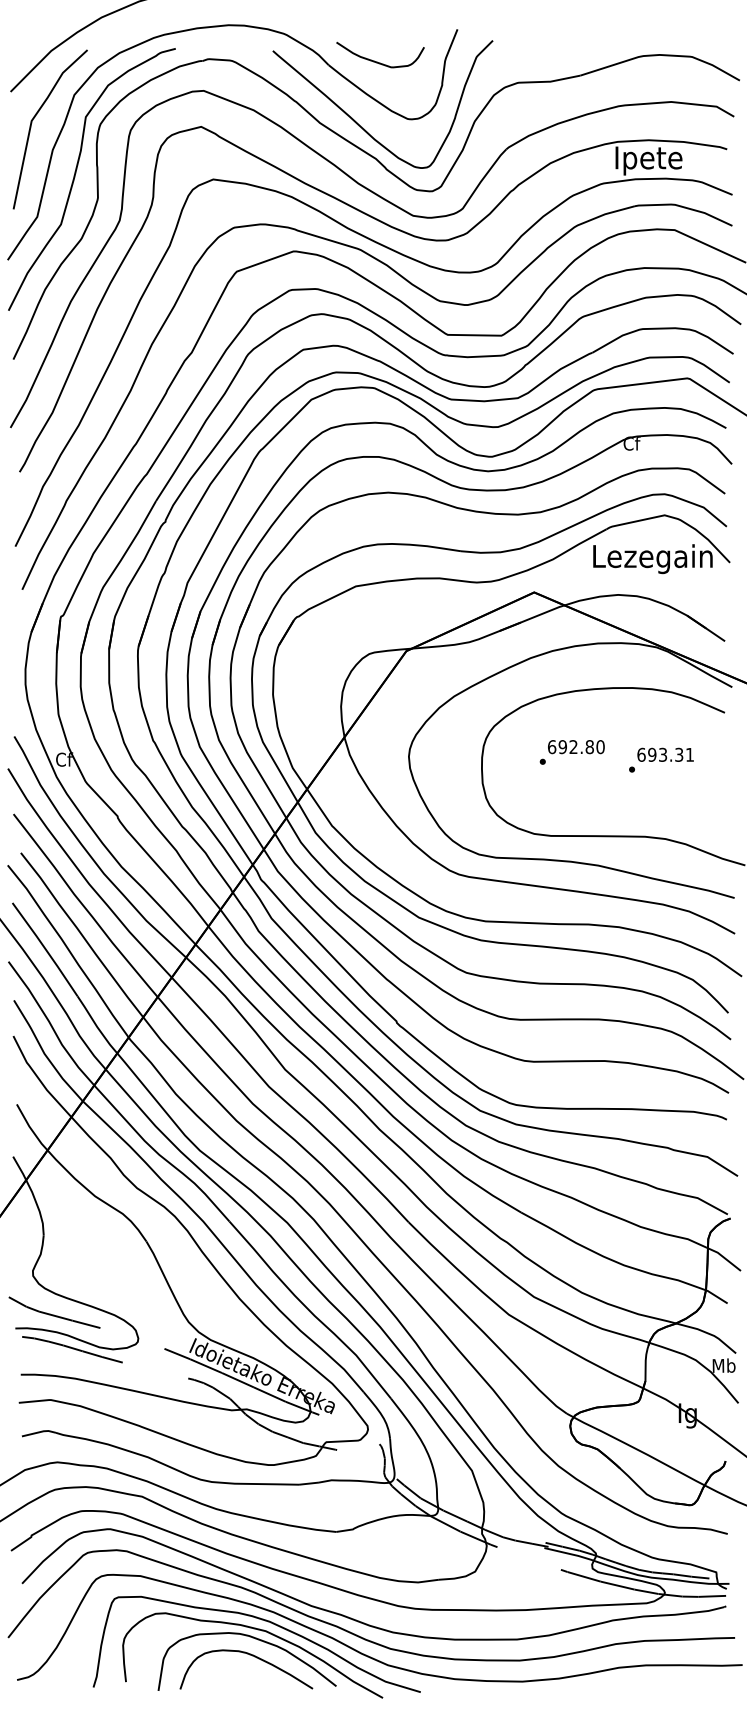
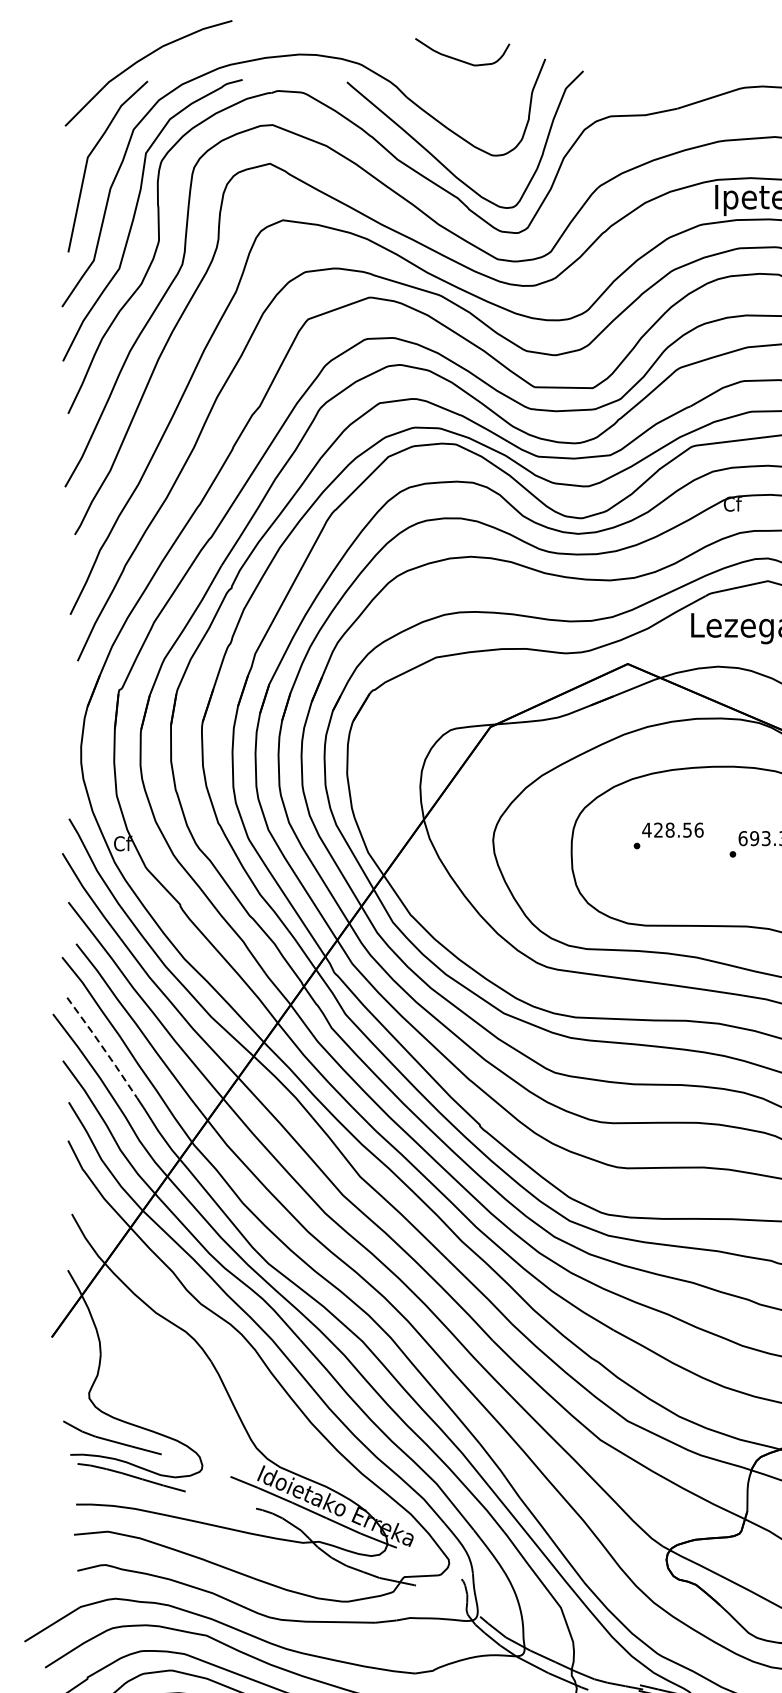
curve: (377, 61) -> (459, 59), moved
text: (575, 747) -> (672, 830), 692.80 -> 428.56
line: (46, 949) -> (103, 1047), solid -> dashed

